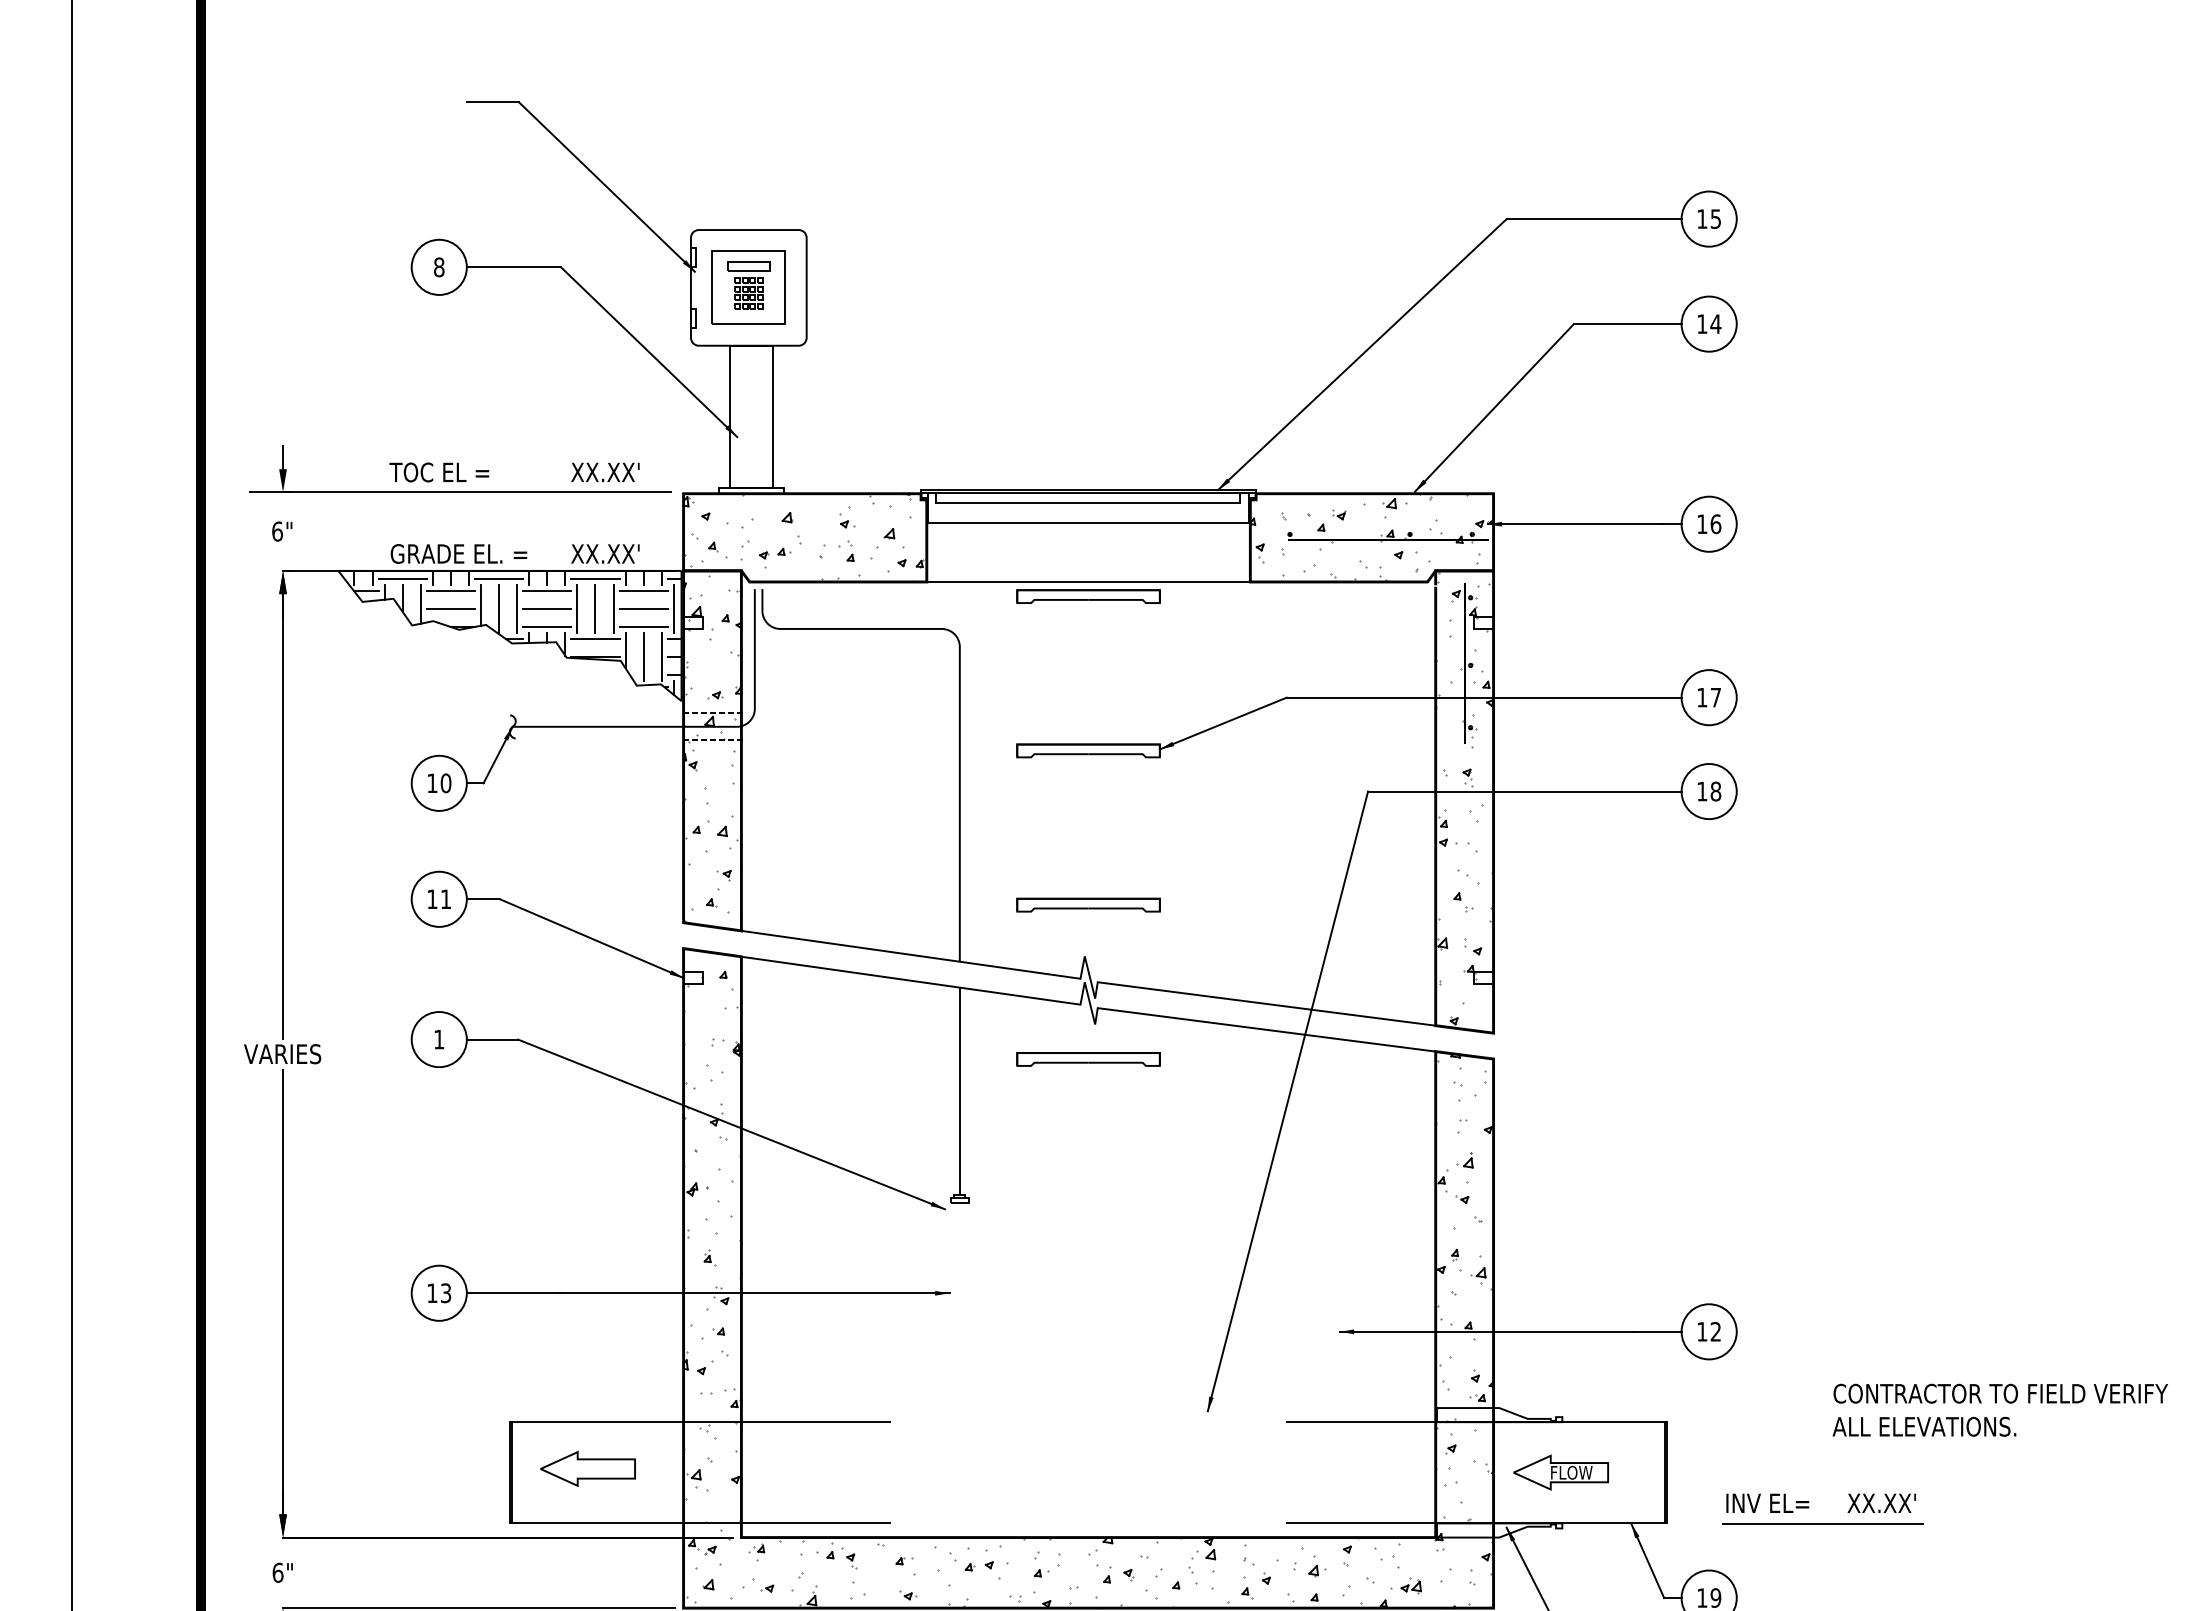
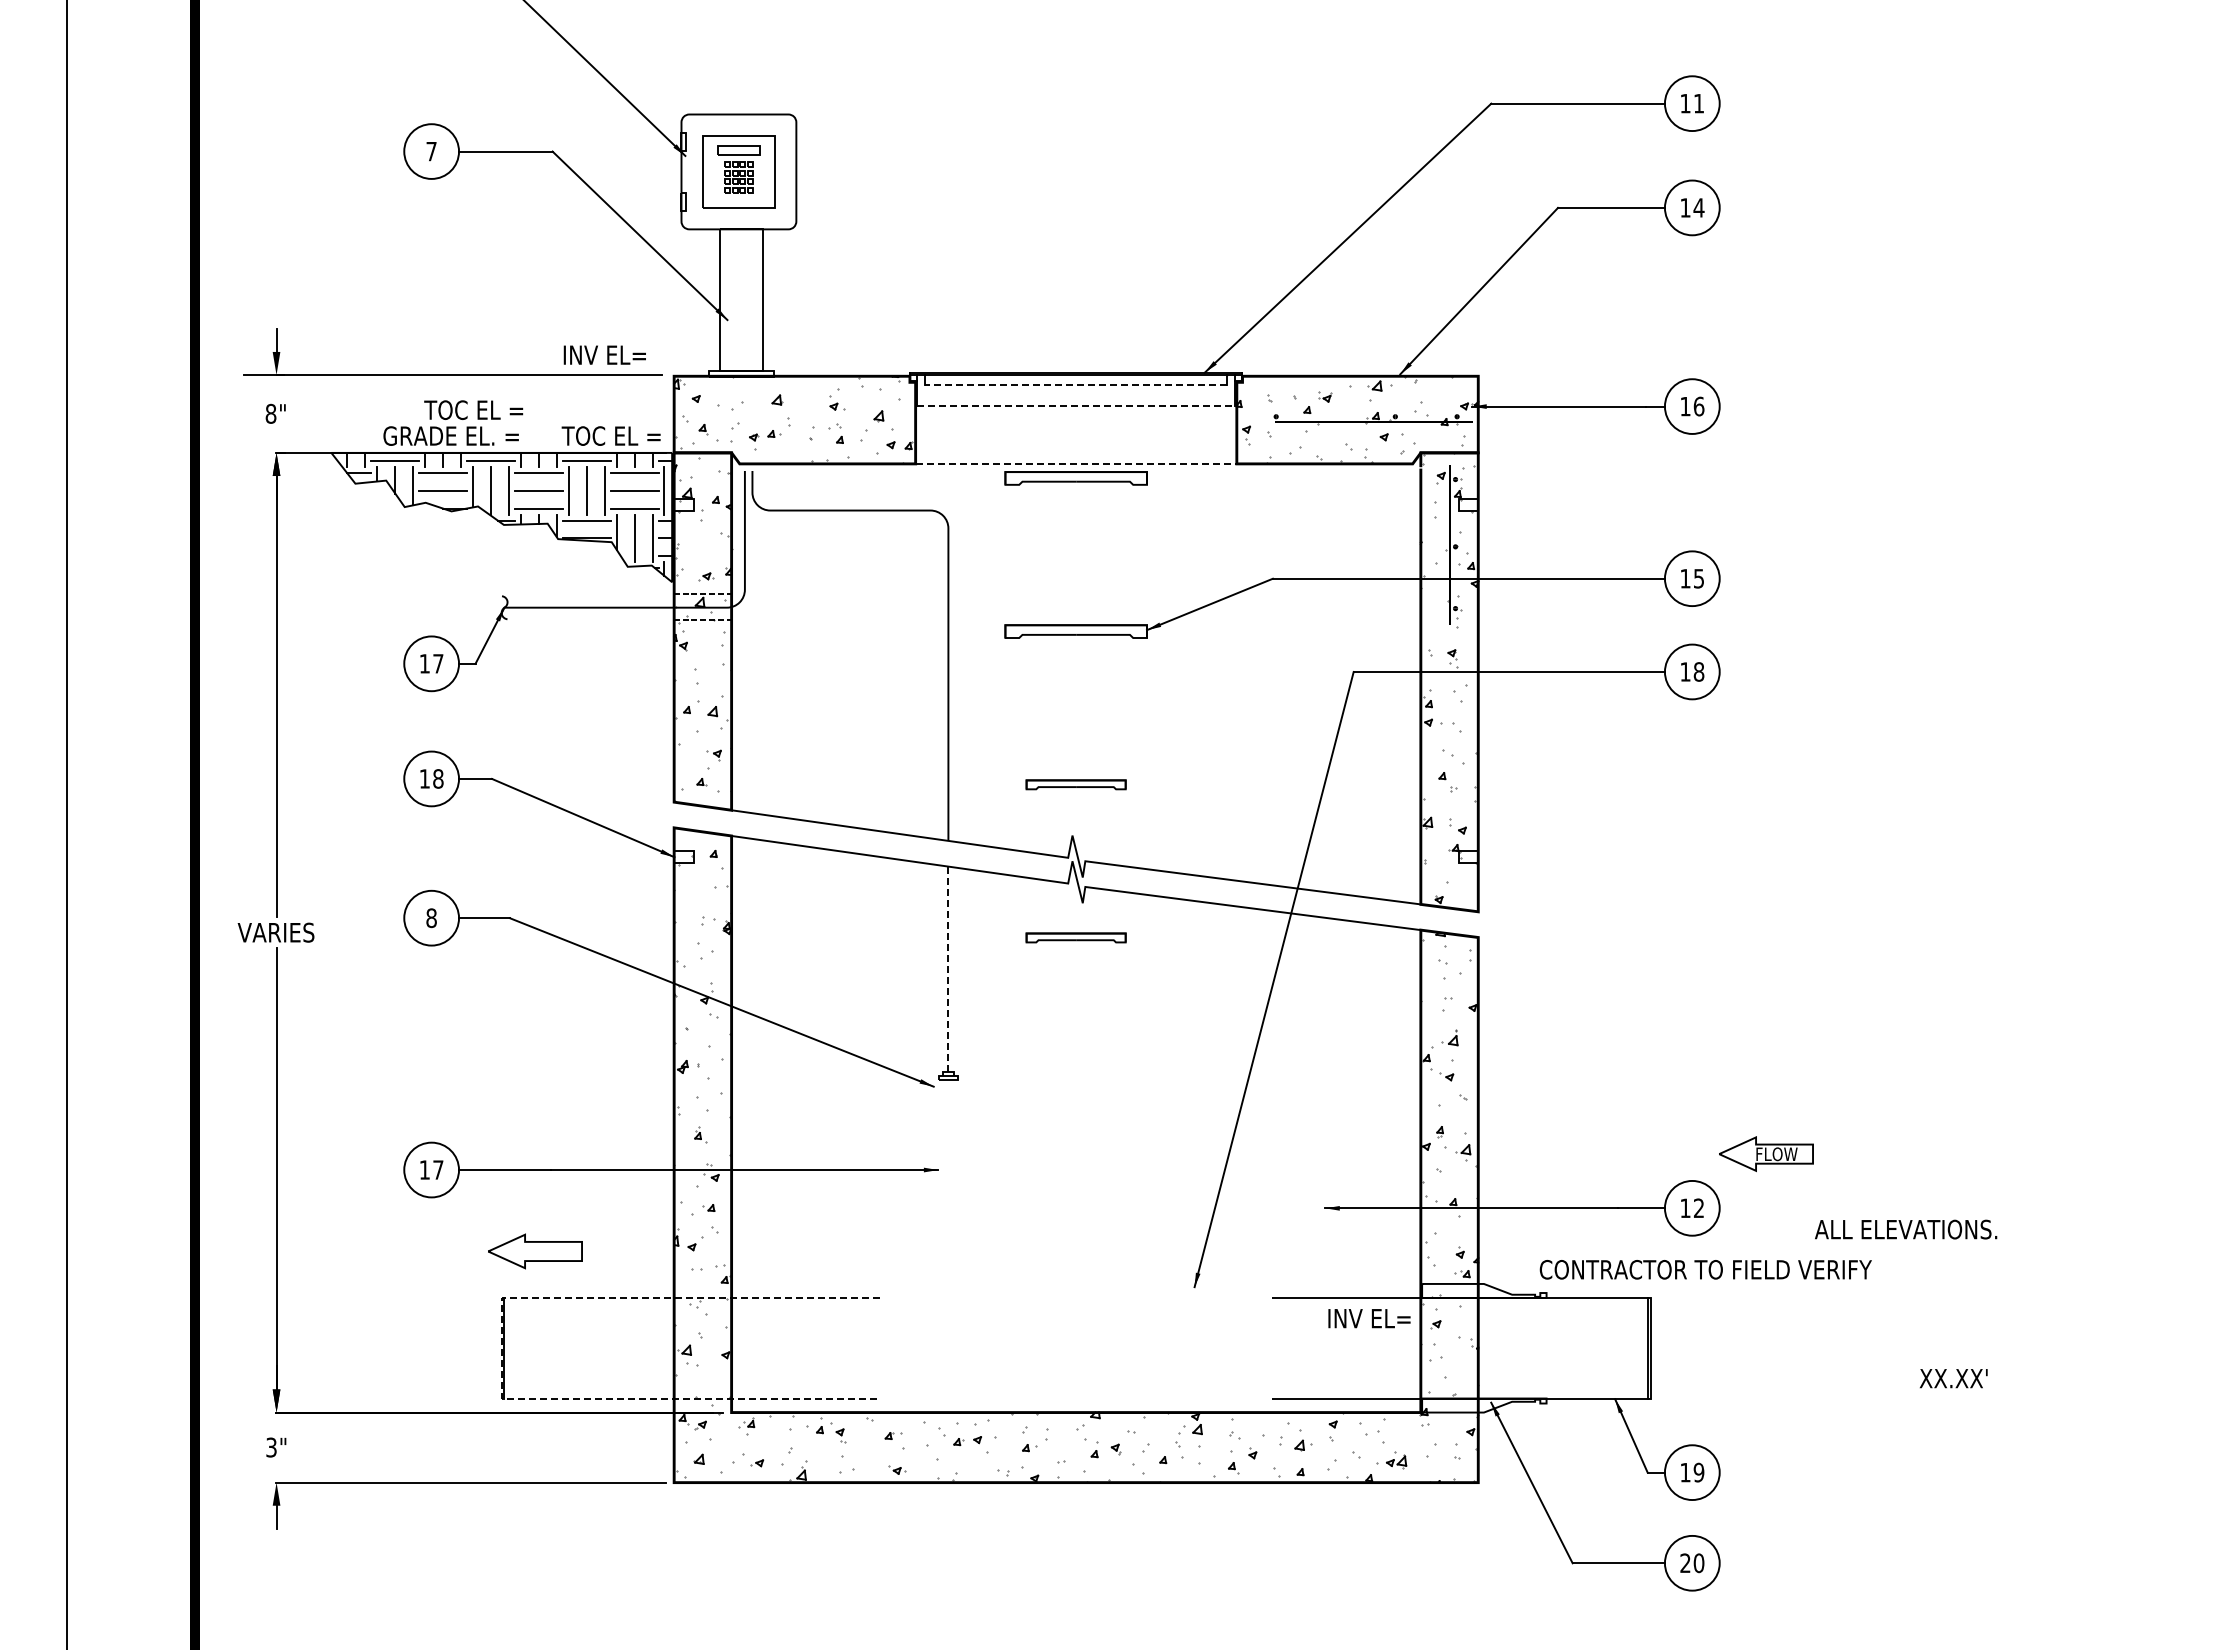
text: (1715, 218) -> (1698, 103), 15 -> 11
text: (439, 267) -> (431, 151), 8 -> 7
text: (439, 471) -> (473, 409), moved
text: (612, 471) -> (603, 354), XX.XX' -> INV EL=
line: (1087, 503) -> (1075, 385), solid -> dashed
line: (1088, 523) -> (1076, 405), solid -> dashed
text: (276, 531) -> (270, 413), 6" -> 8"
text: (619, 553) -> (610, 435), XX.XX' -> TOC EL =
line: (1088, 581) -> (1076, 463), solid -> dashed
text: (1715, 697) -> (1698, 578), 17 -> 15
text: (446, 783) -> (438, 663), 10 -> 17
text: (446, 898) -> (438, 778), 11 -> 18
part: (1087, 904) -> (1075, 784), size x0.7
text: (439, 1039) -> (431, 918), 1 -> 8
part: (1087, 1059) -> (1075, 937), size x0.7
line: (959, 1091) -> (948, 969), solid -> dashed
text: (446, 1292) -> (438, 1169), 13 -> 17
text: (2000, 1393) -> (1705, 1269), moved
text: (1924, 1426) -> (1906, 1229), moved
part: (588, 1469) -> (535, 1251), moved
line: (509, 1473) -> (501, 1348), solid -> dashed
part: (1561, 1473) -> (1766, 1154), moved
text: (1767, 1503) -> (1369, 1318), moved
text: (1881, 1503) -> (1953, 1378), moved
line: (1823, 1523) -> (1805, 1398), removed
text: (277, 1572) -> (271, 1447), 6" -> 3"

